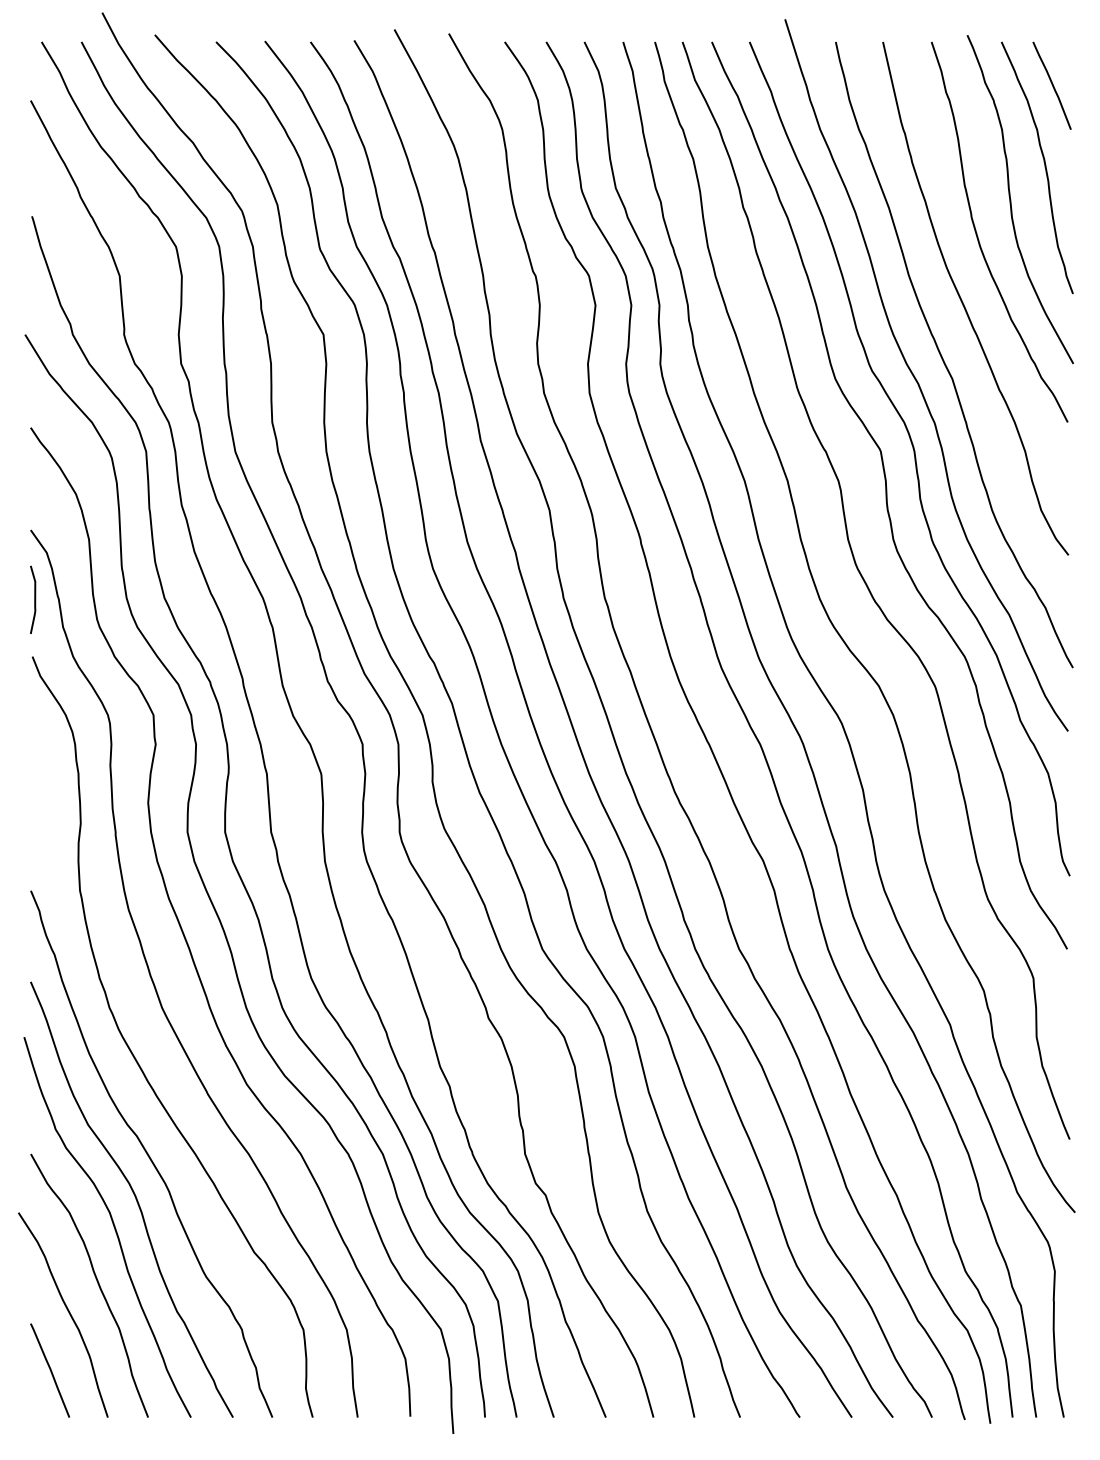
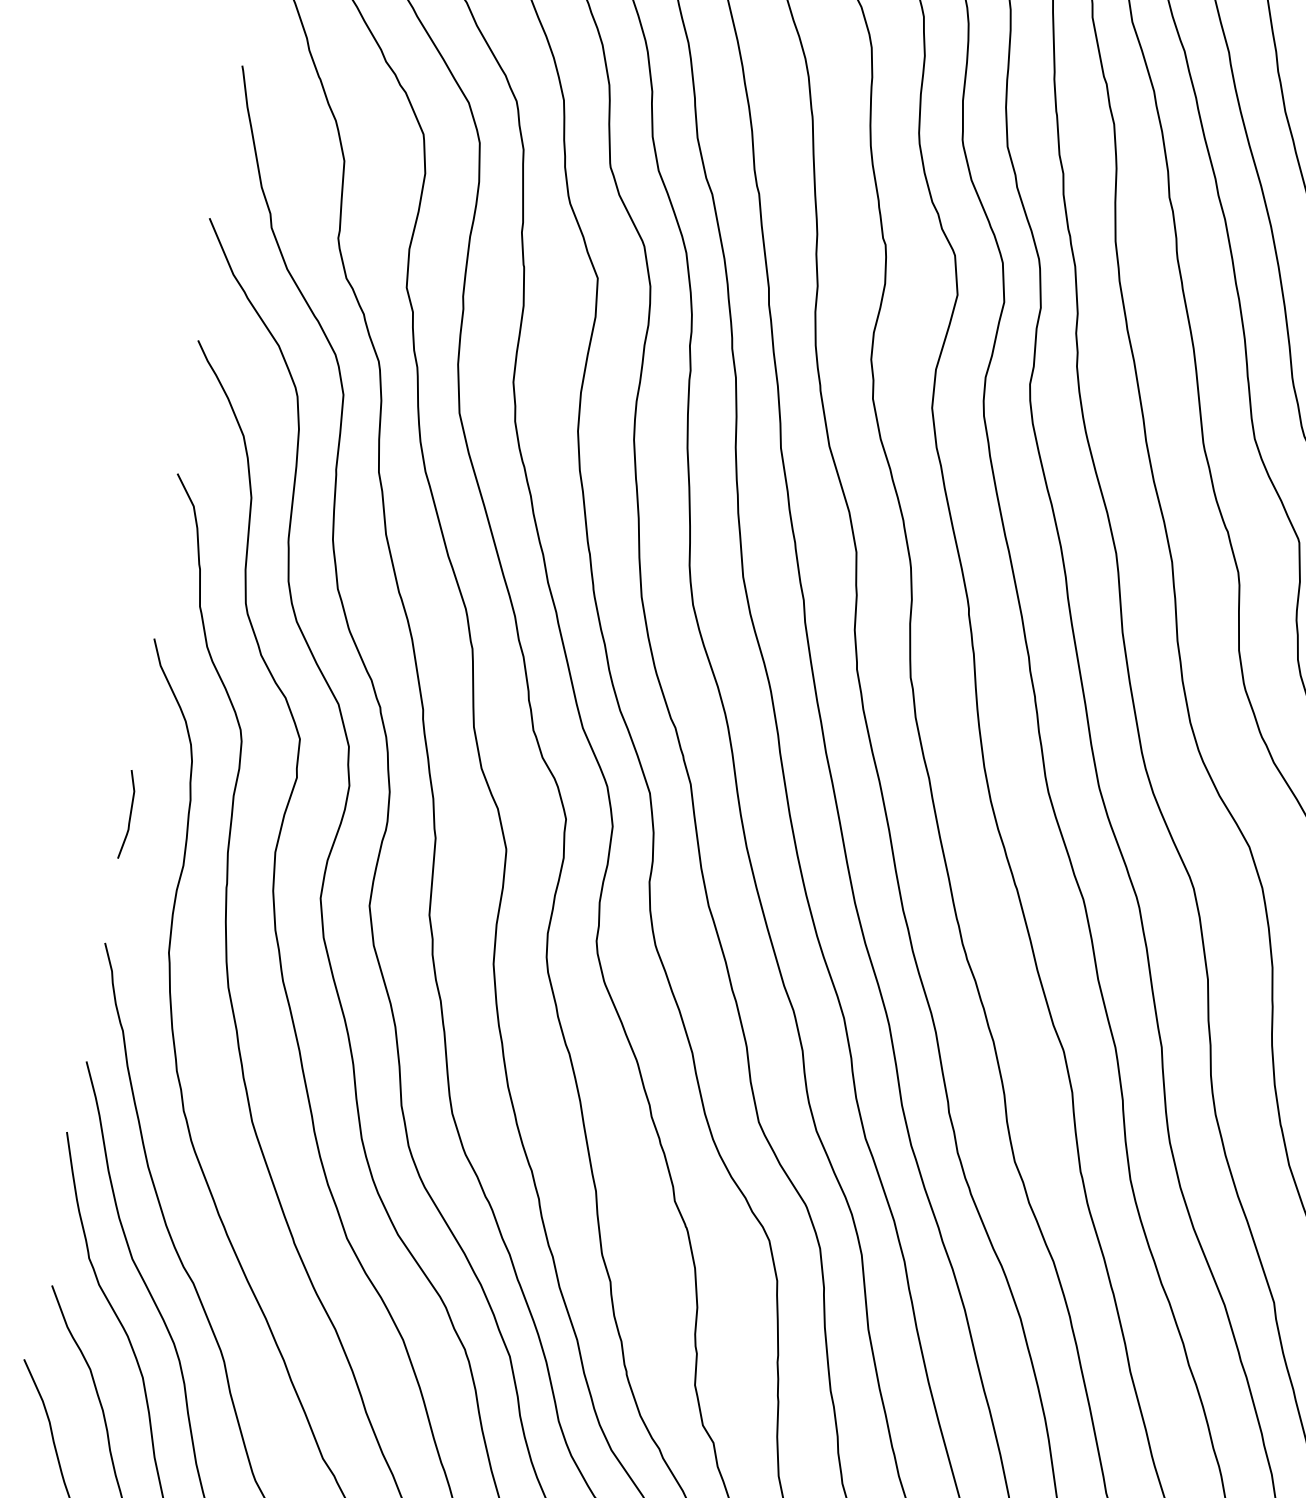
curve: (34, 599) -> (129, 814), moved

